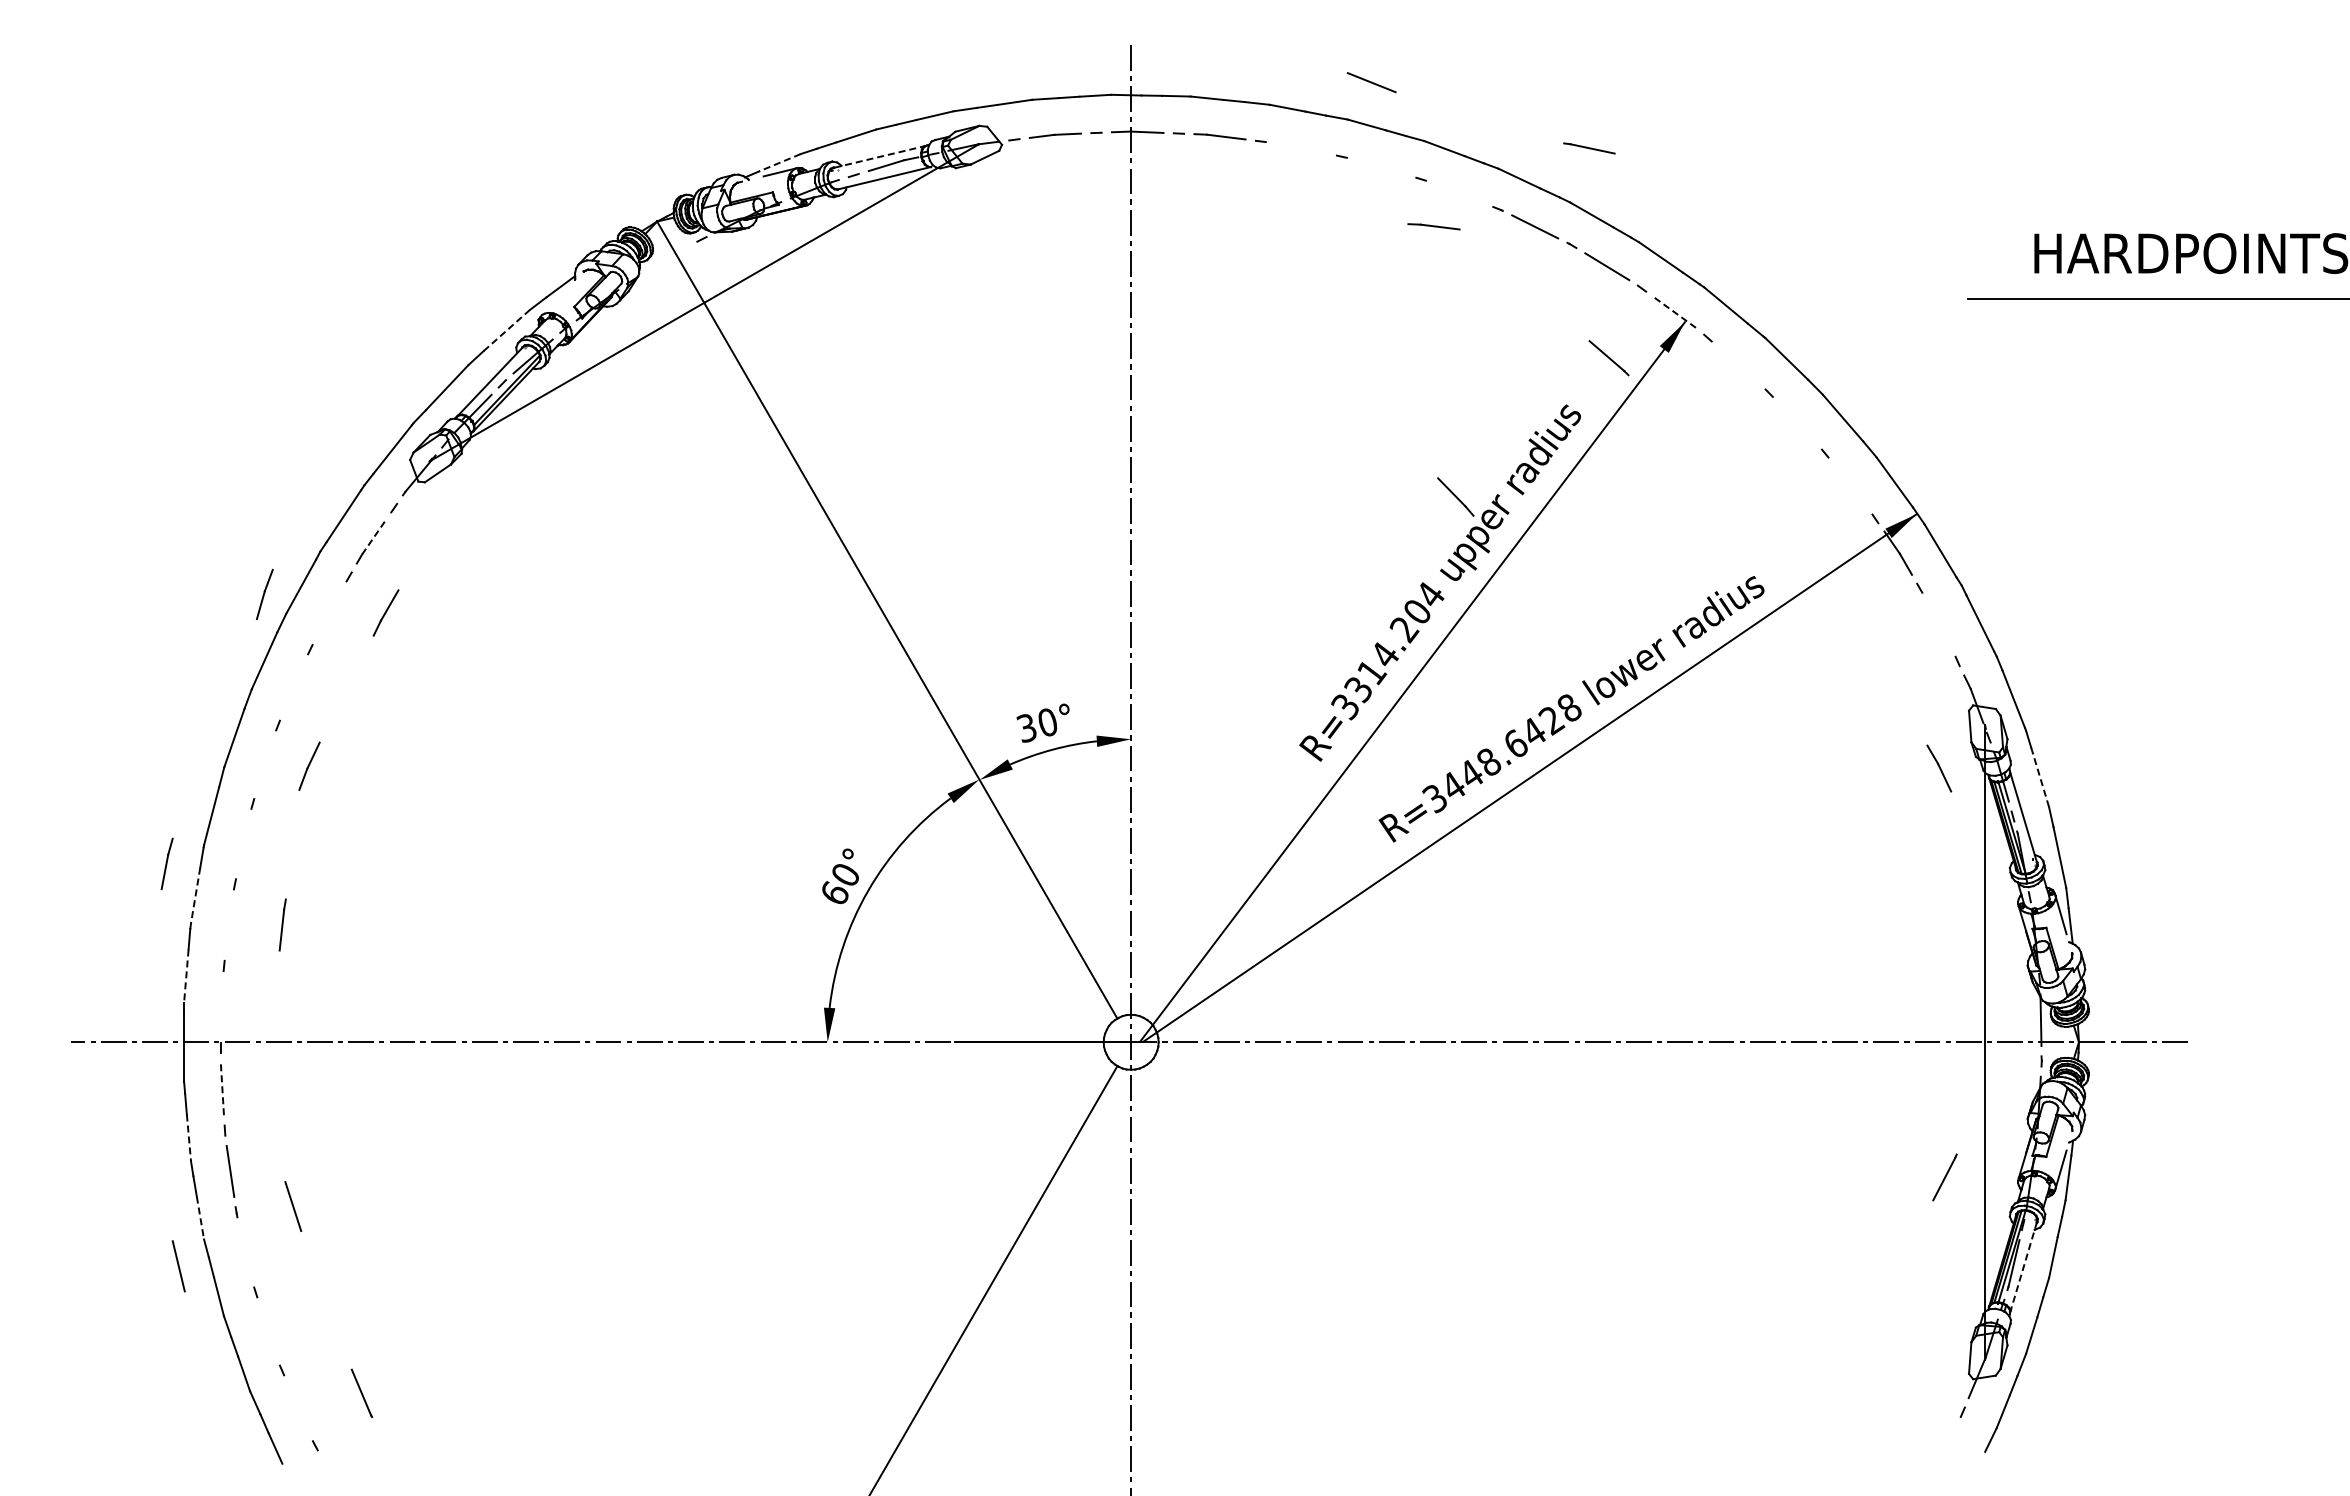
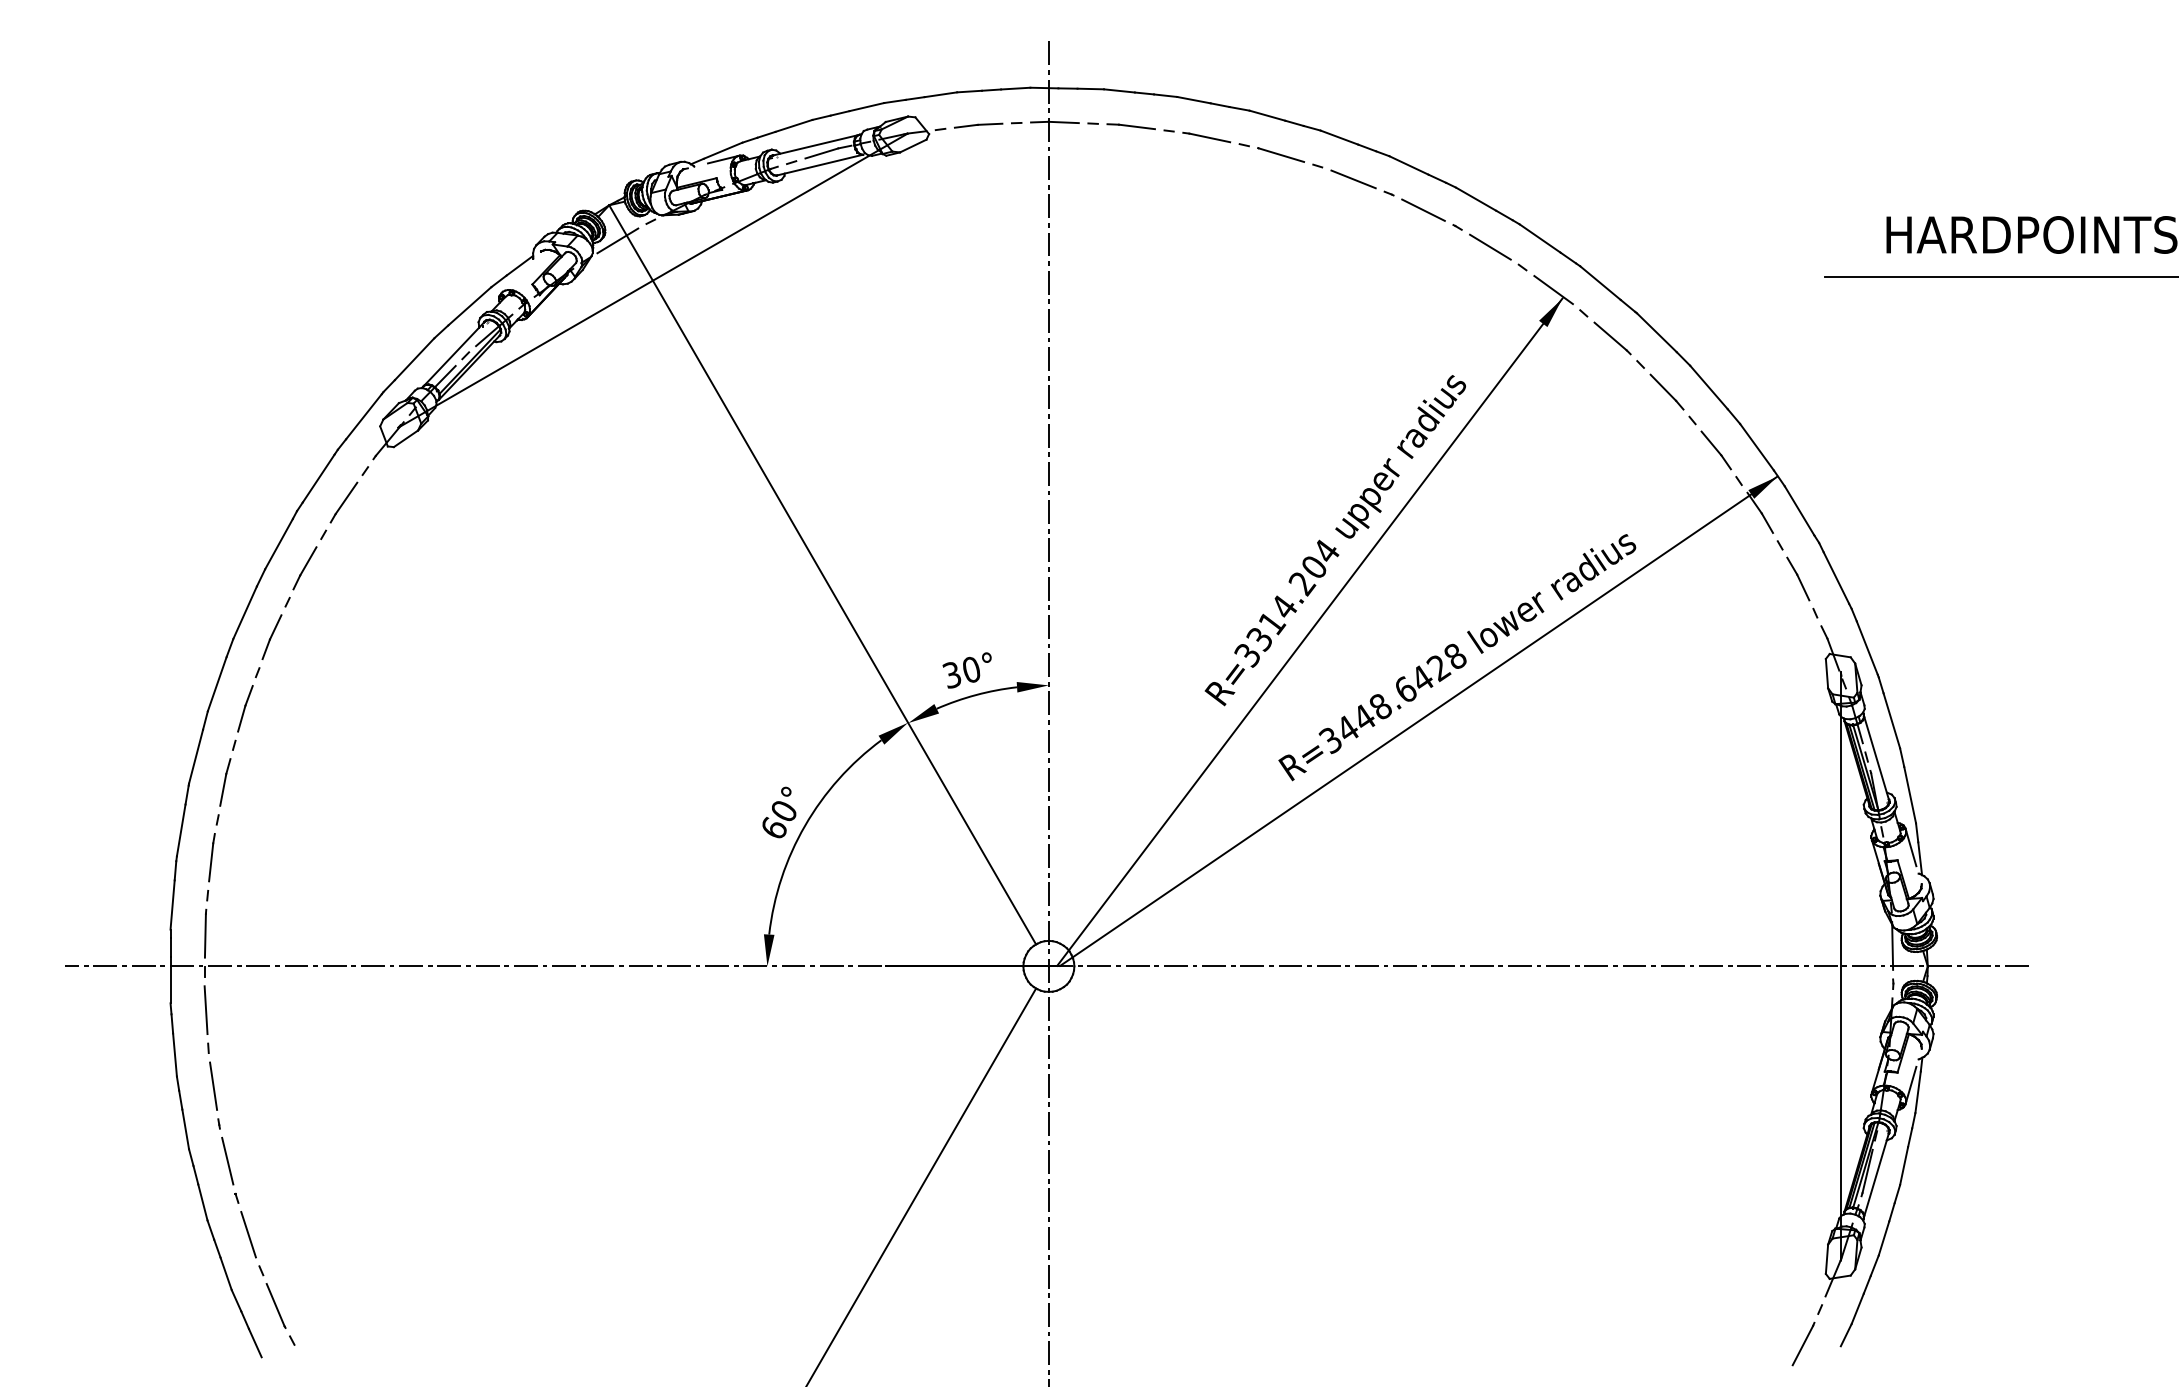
line: (1371, 82) -> (1353, 179), moved
line: (1589, 148) -> (1206, 137), moved
line: (880, 156) -> (816, 144), dashed -> solid
line: (779, 162) -> (722, 150), dashed -> solid
line: (1381, 166) -> (1281, 154), added
line: (1433, 226) -> (1329, 209), removed
line: (666, 259) -> (617, 240), added
line: (1675, 312) -> (1553, 289), dashed -> solid
line: (506, 330) -> (469, 306), dashed -> solid
line: (1608, 358) -> (1612, 338), moved
part: (1850, 485) -> (1715, 450), added
line: (1455, 496) -> (1666, 391), moved
line: (373, 537) -> (346, 498), dashed -> solid
part: (264, 593) -> (245, 707), moved
line: (385, 612) -> (304, 567), moved
part: (309, 765) -> (271, 636), moved
part: (1939, 768) -> (1798, 578), moved
line: (2039, 776) -> (1891, 719), dashed -> solid
line: (166, 863) -> (224, 782), moved
line: (195, 896) -> (181, 831), dashed -> solid
line: (282, 924) -> (211, 857), moved
line: (186, 976) -> (172, 905), dashed -> solid
line: (221, 1006) -> (205, 933), added
line: (222, 1089) -> (206, 1010), dashed -> solid
line: (188, 1138) -> (174, 1055), dashed -> solid
line: (1944, 1177) -> (1803, 1344), moved
line: (293, 1206) -> (248, 1234), moved
line: (200, 1218) -> (185, 1129), dashed -> solid
line: (178, 1266) -> (227, 1161), moved
line: (2023, 1267) -> (1876, 1175), dashed -> solid
line: (361, 1393) -> (275, 1306), moved

